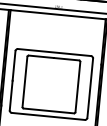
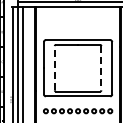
line: (24, 81) -> (54, 67), solid -> dashed
line: (77, 87) -> (101, 68), solid -> dashed

